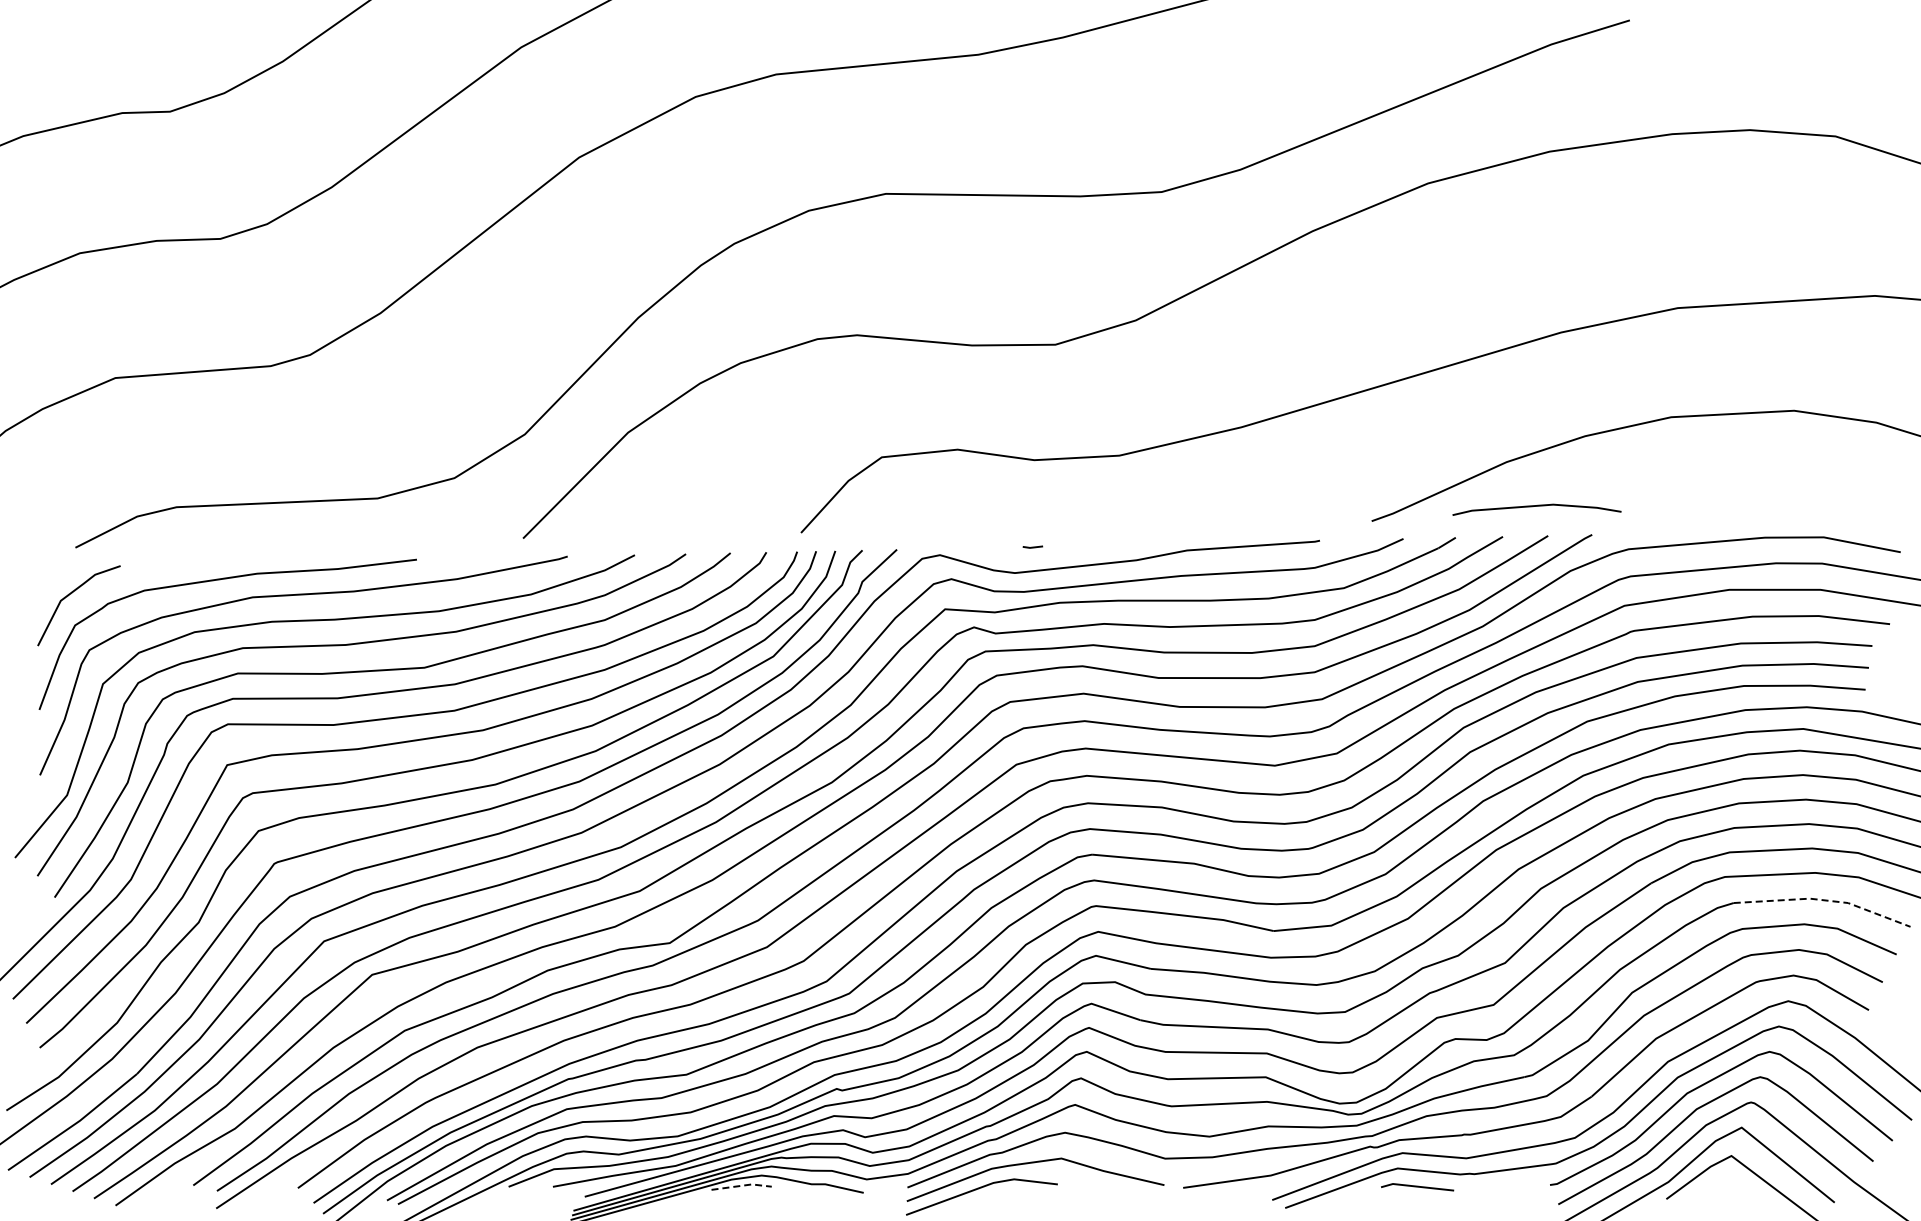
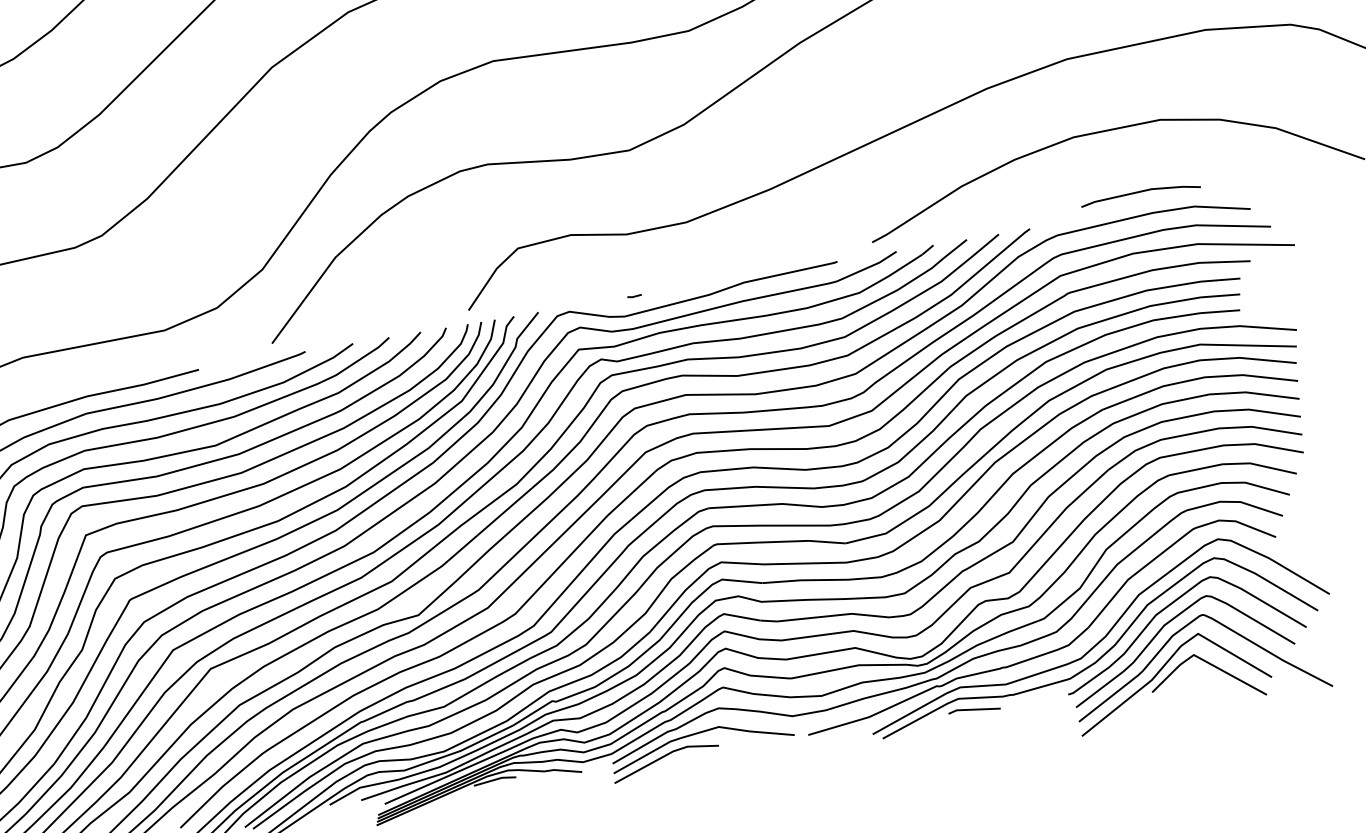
line: (1536, 506) -> (1140, 192), moved
line: (1824, 900) -> (1233, 464), dashed -> solid
line: (743, 1185) -> (496, 779), dashed -> solid

